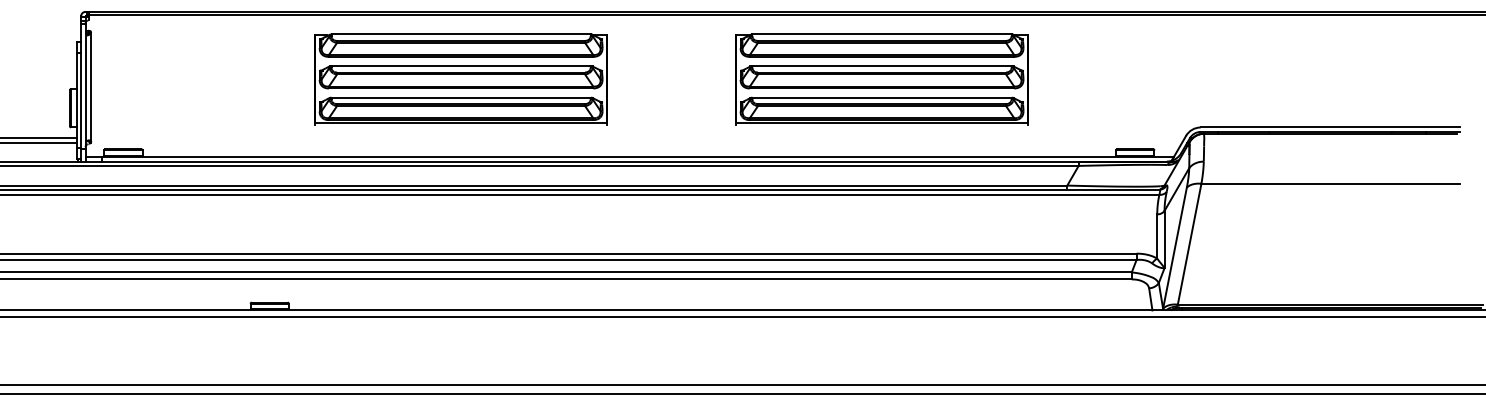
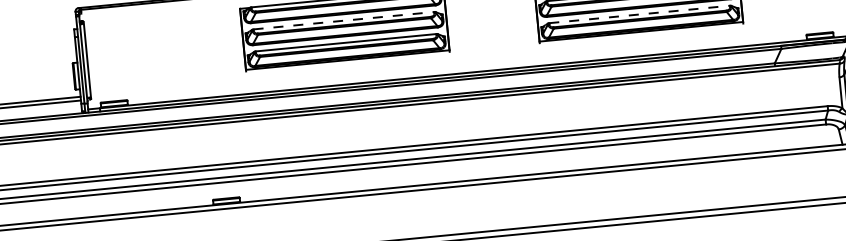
line: (461, 66) -> (344, 20), solid -> dashed
line: (882, 97) -> (639, 14), solid -> dashed

